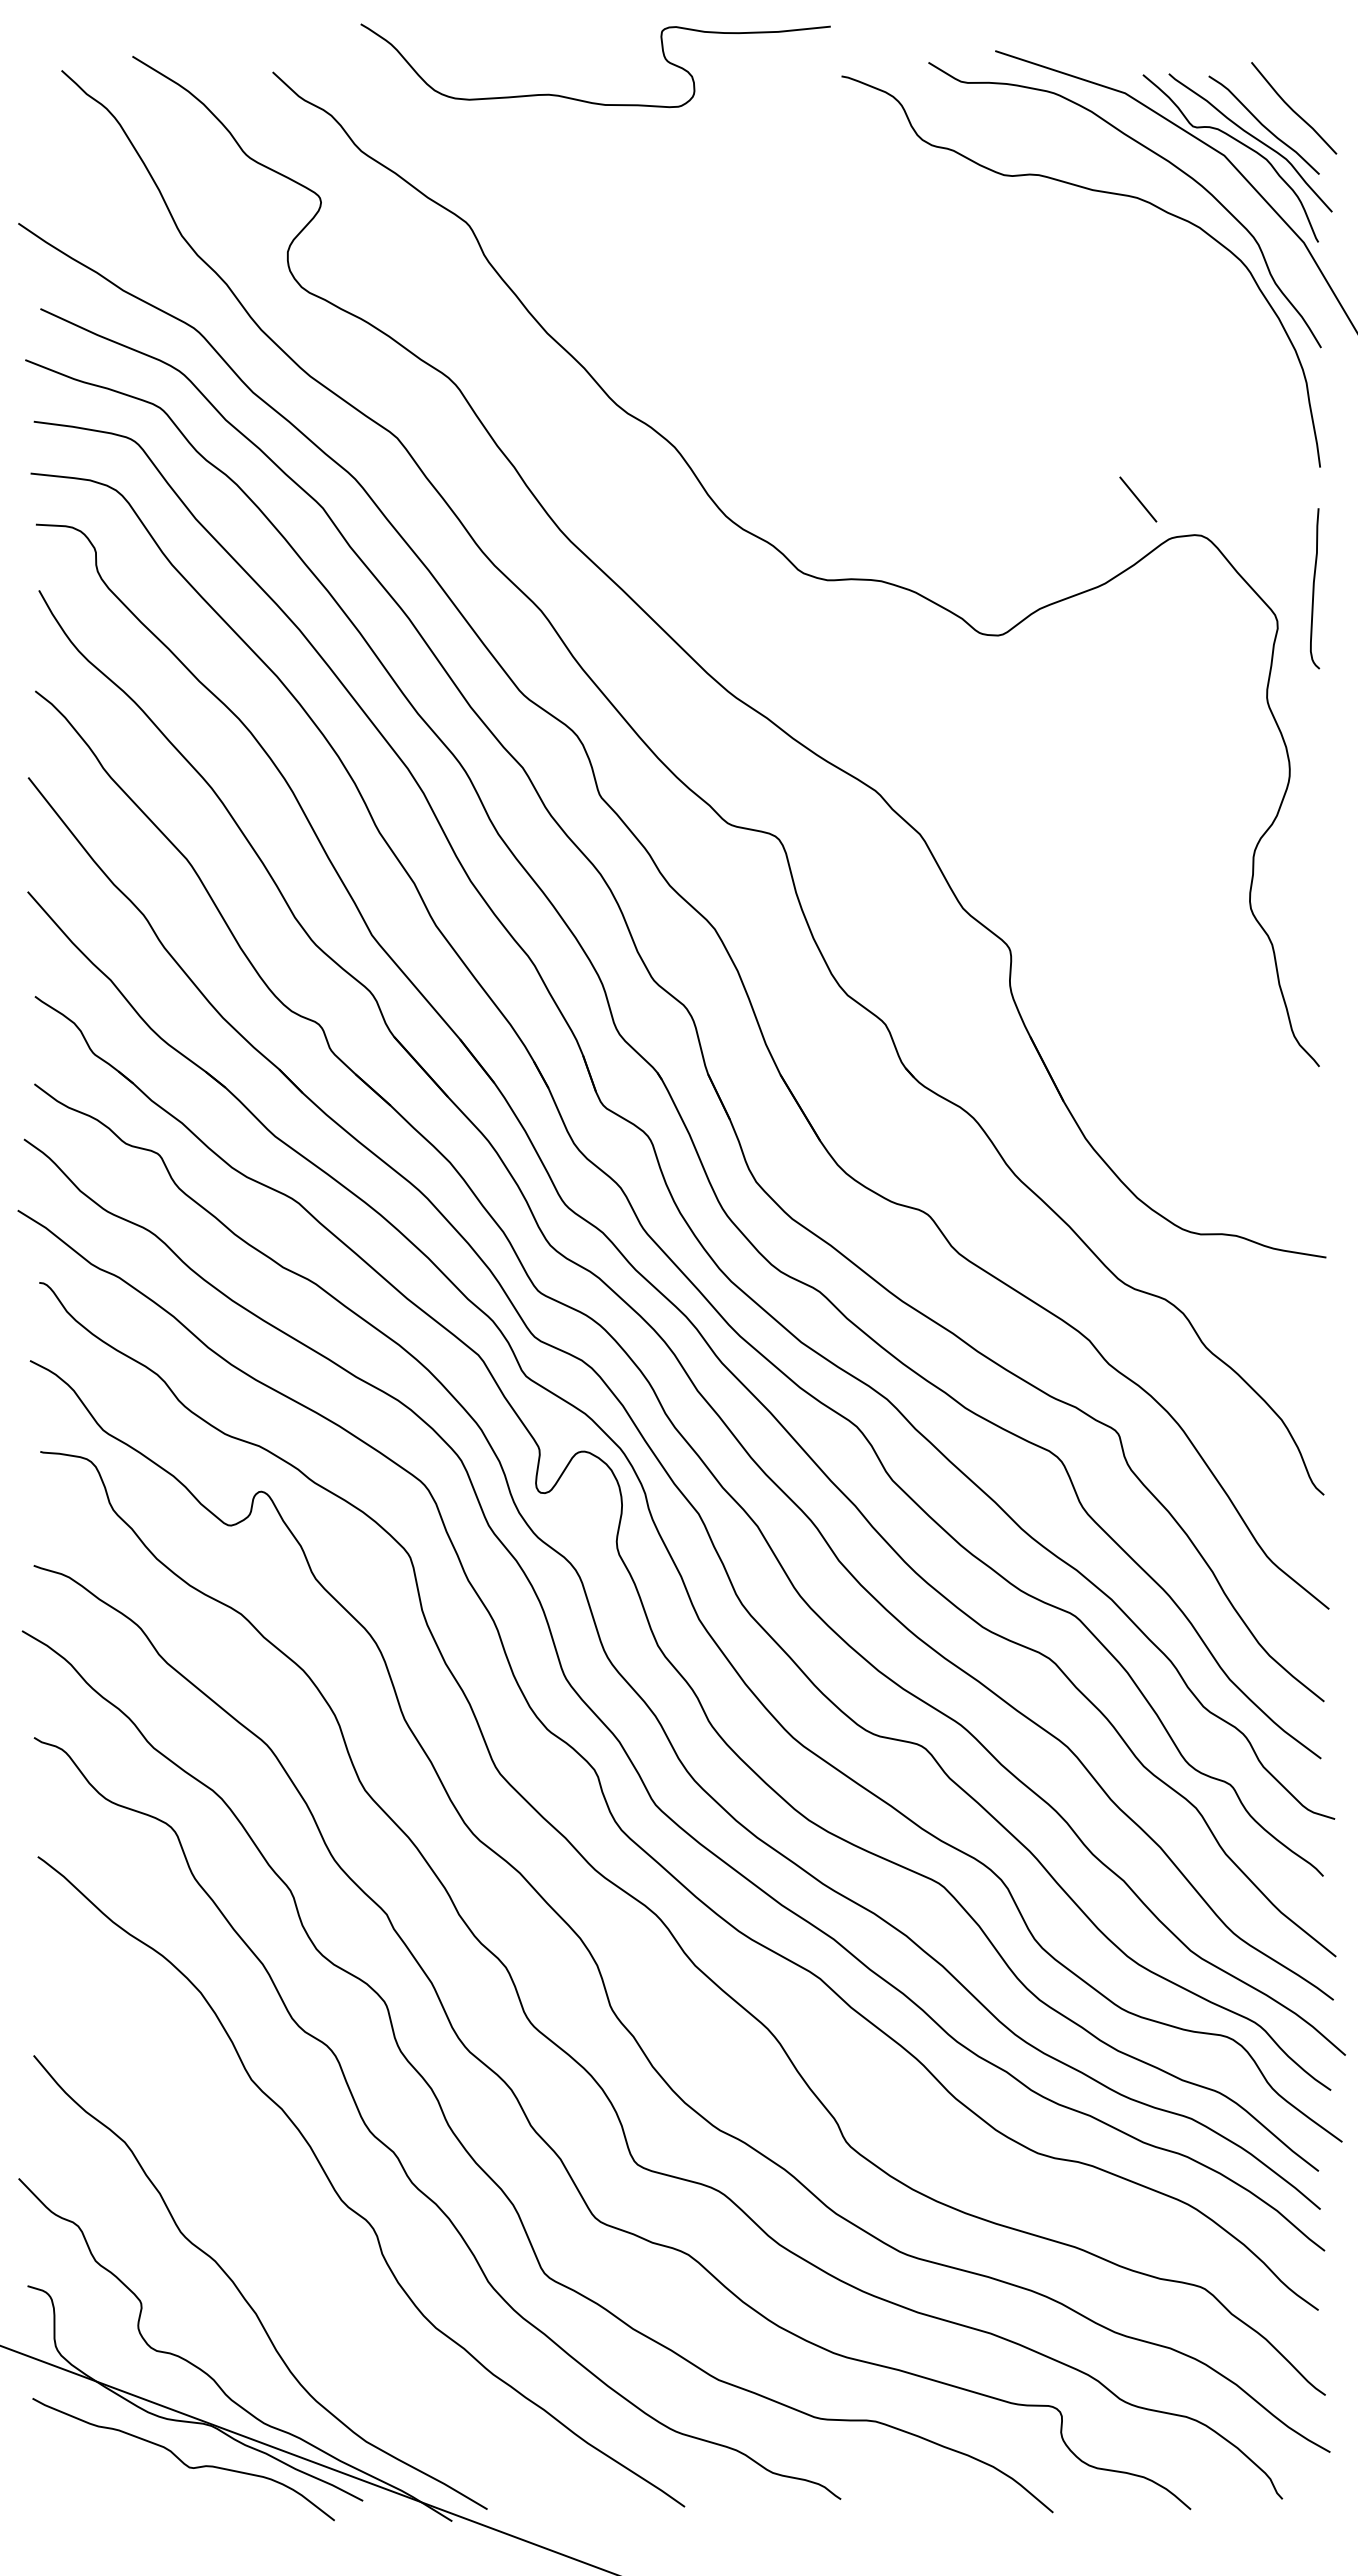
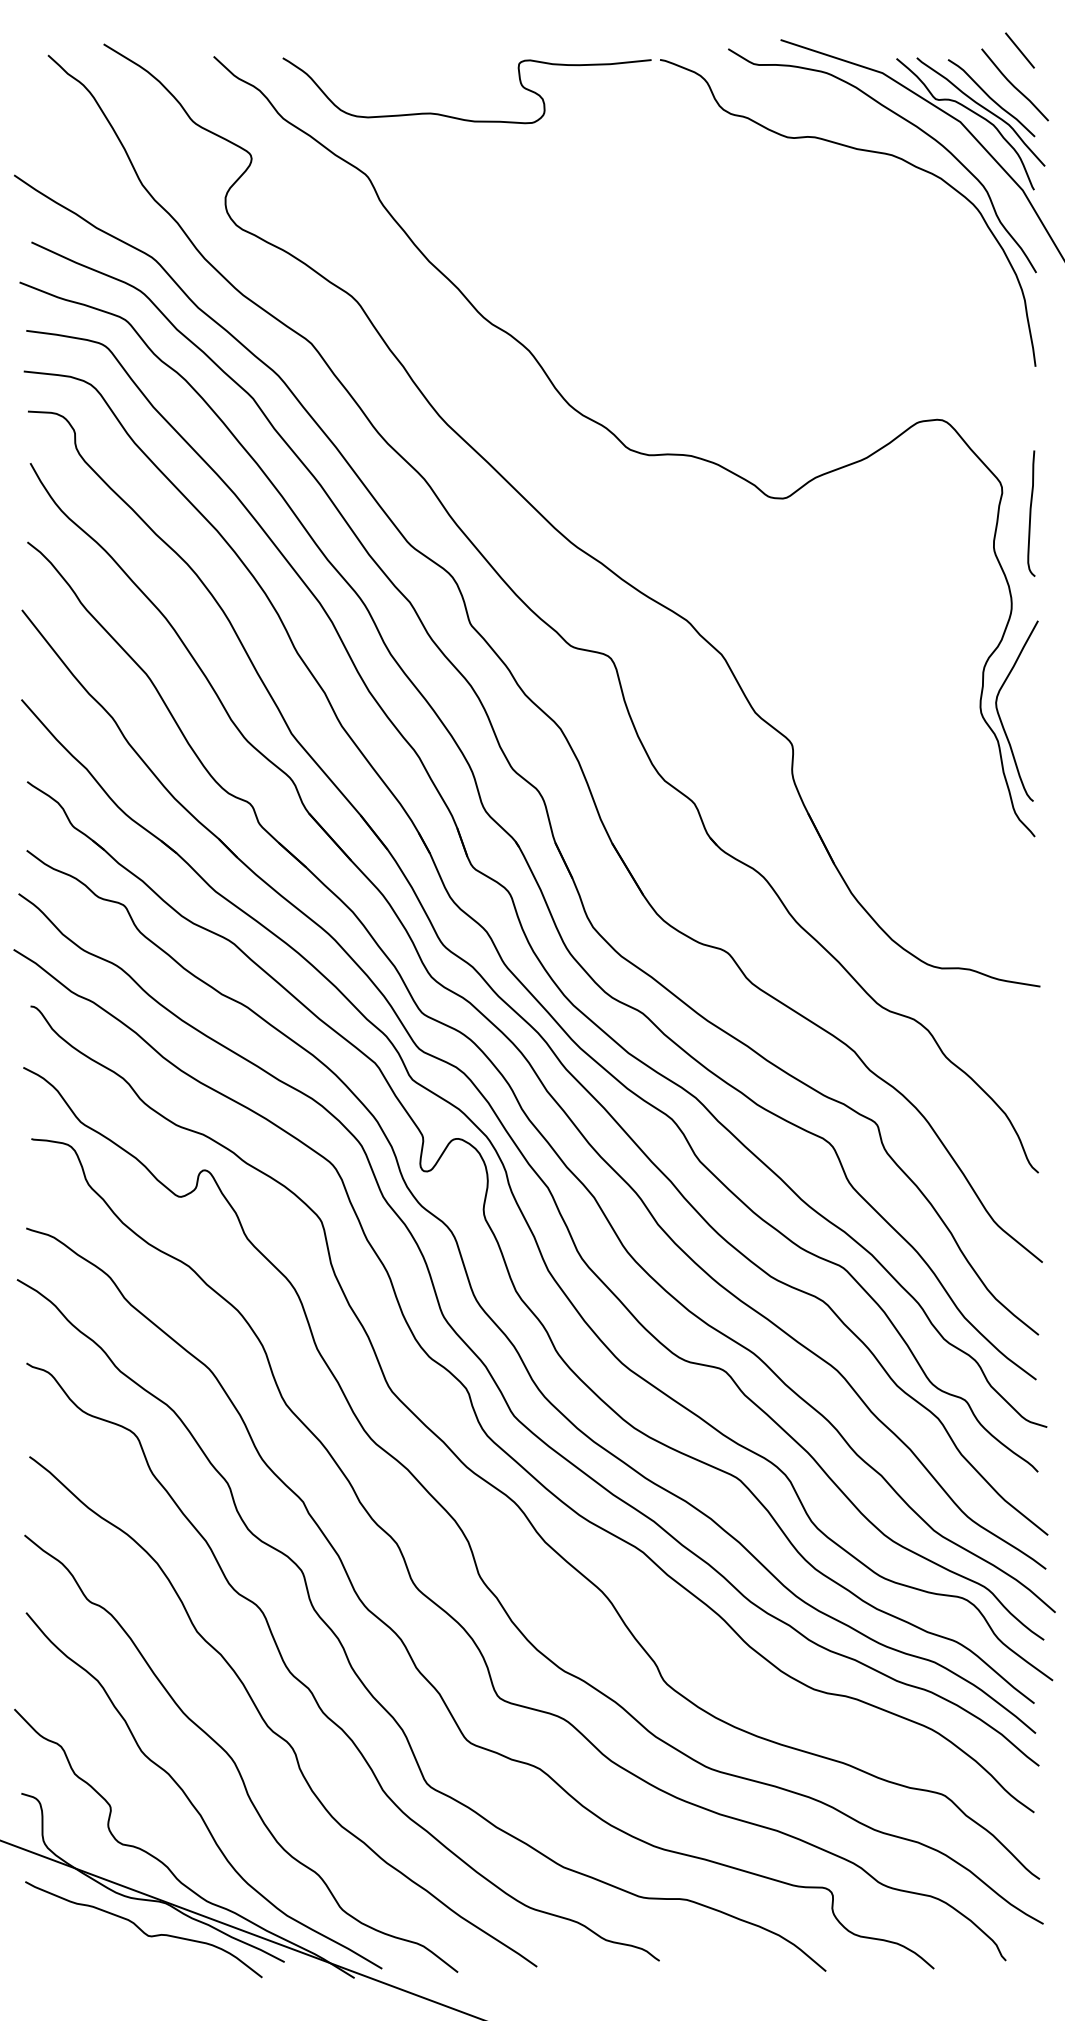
curve: (590, 101) -> (463, 118), moved
line: (1138, 499) -> (1020, 50), moved
curve: (1314, 588) -> (1031, 513), moved
curve: (1275, 914) -> (1000, 717), added
curve: (298, 2243) -> (233, 1760), added

